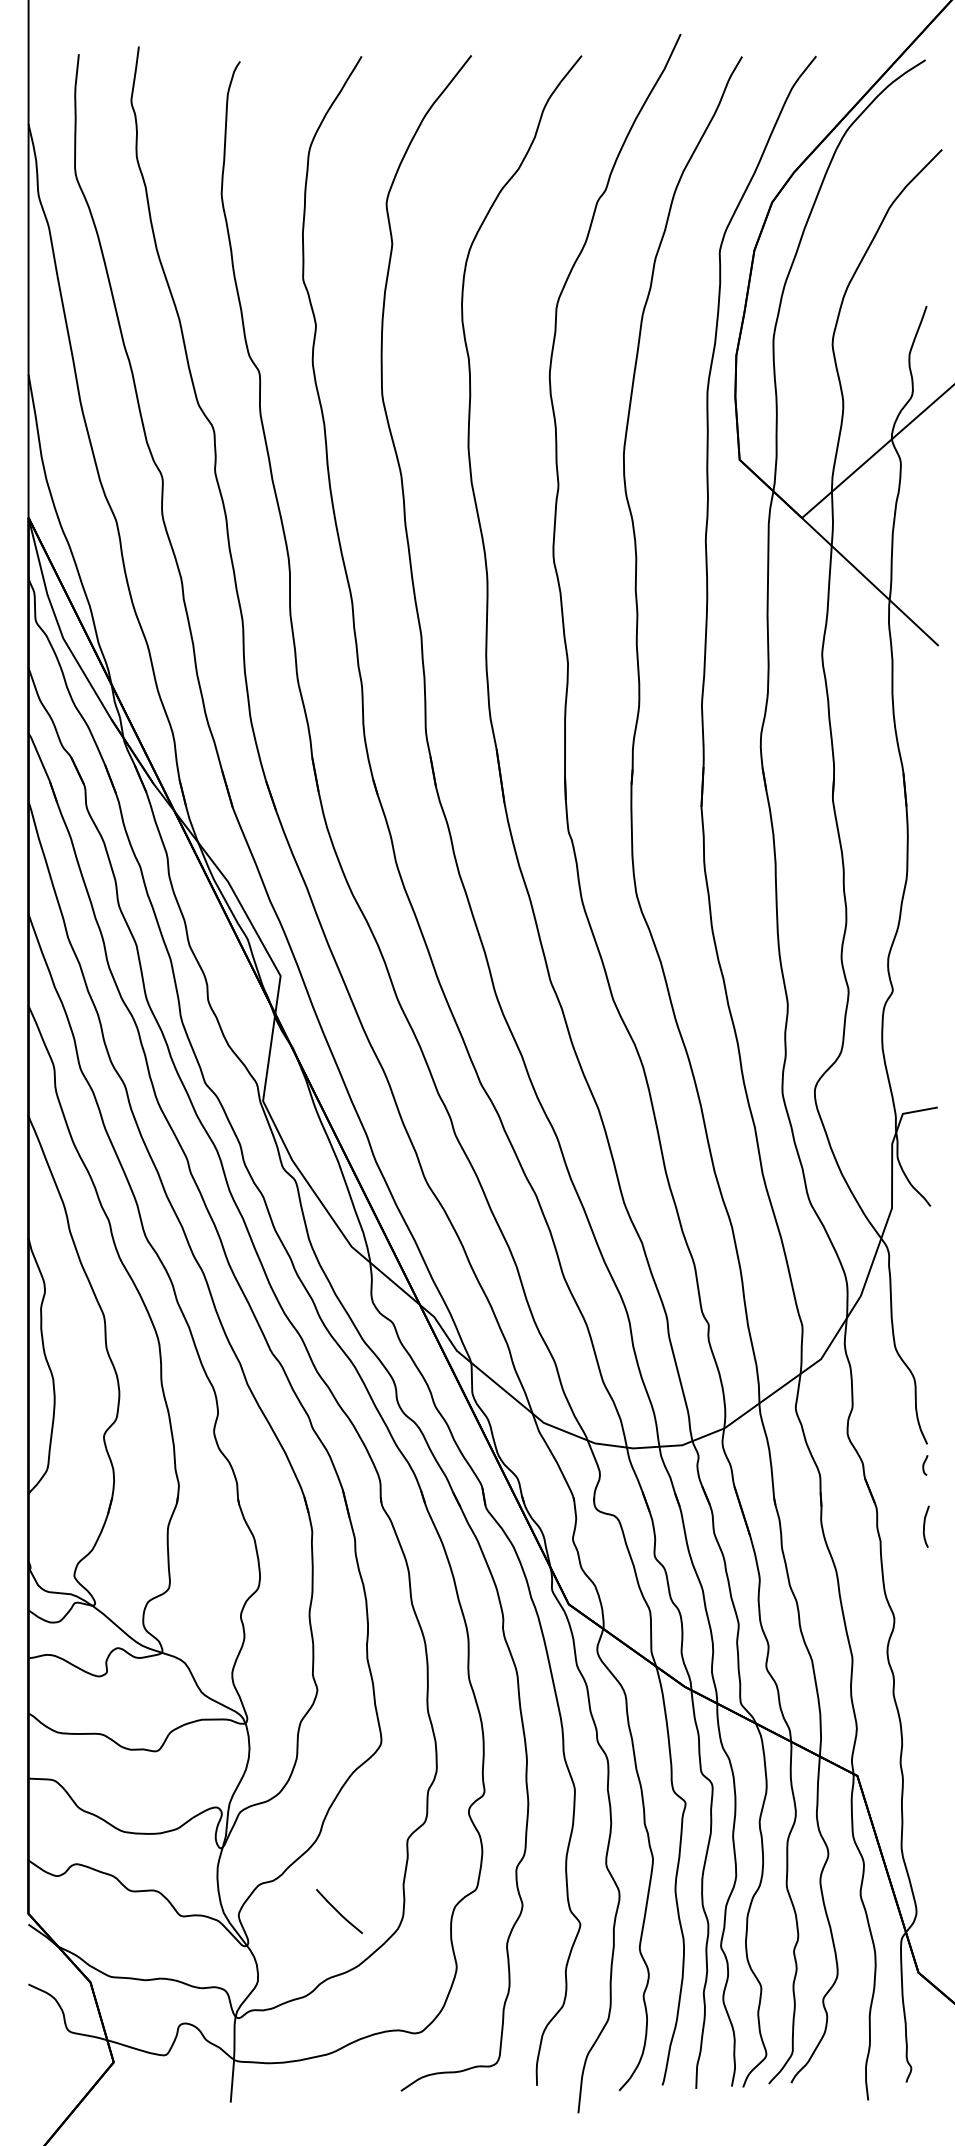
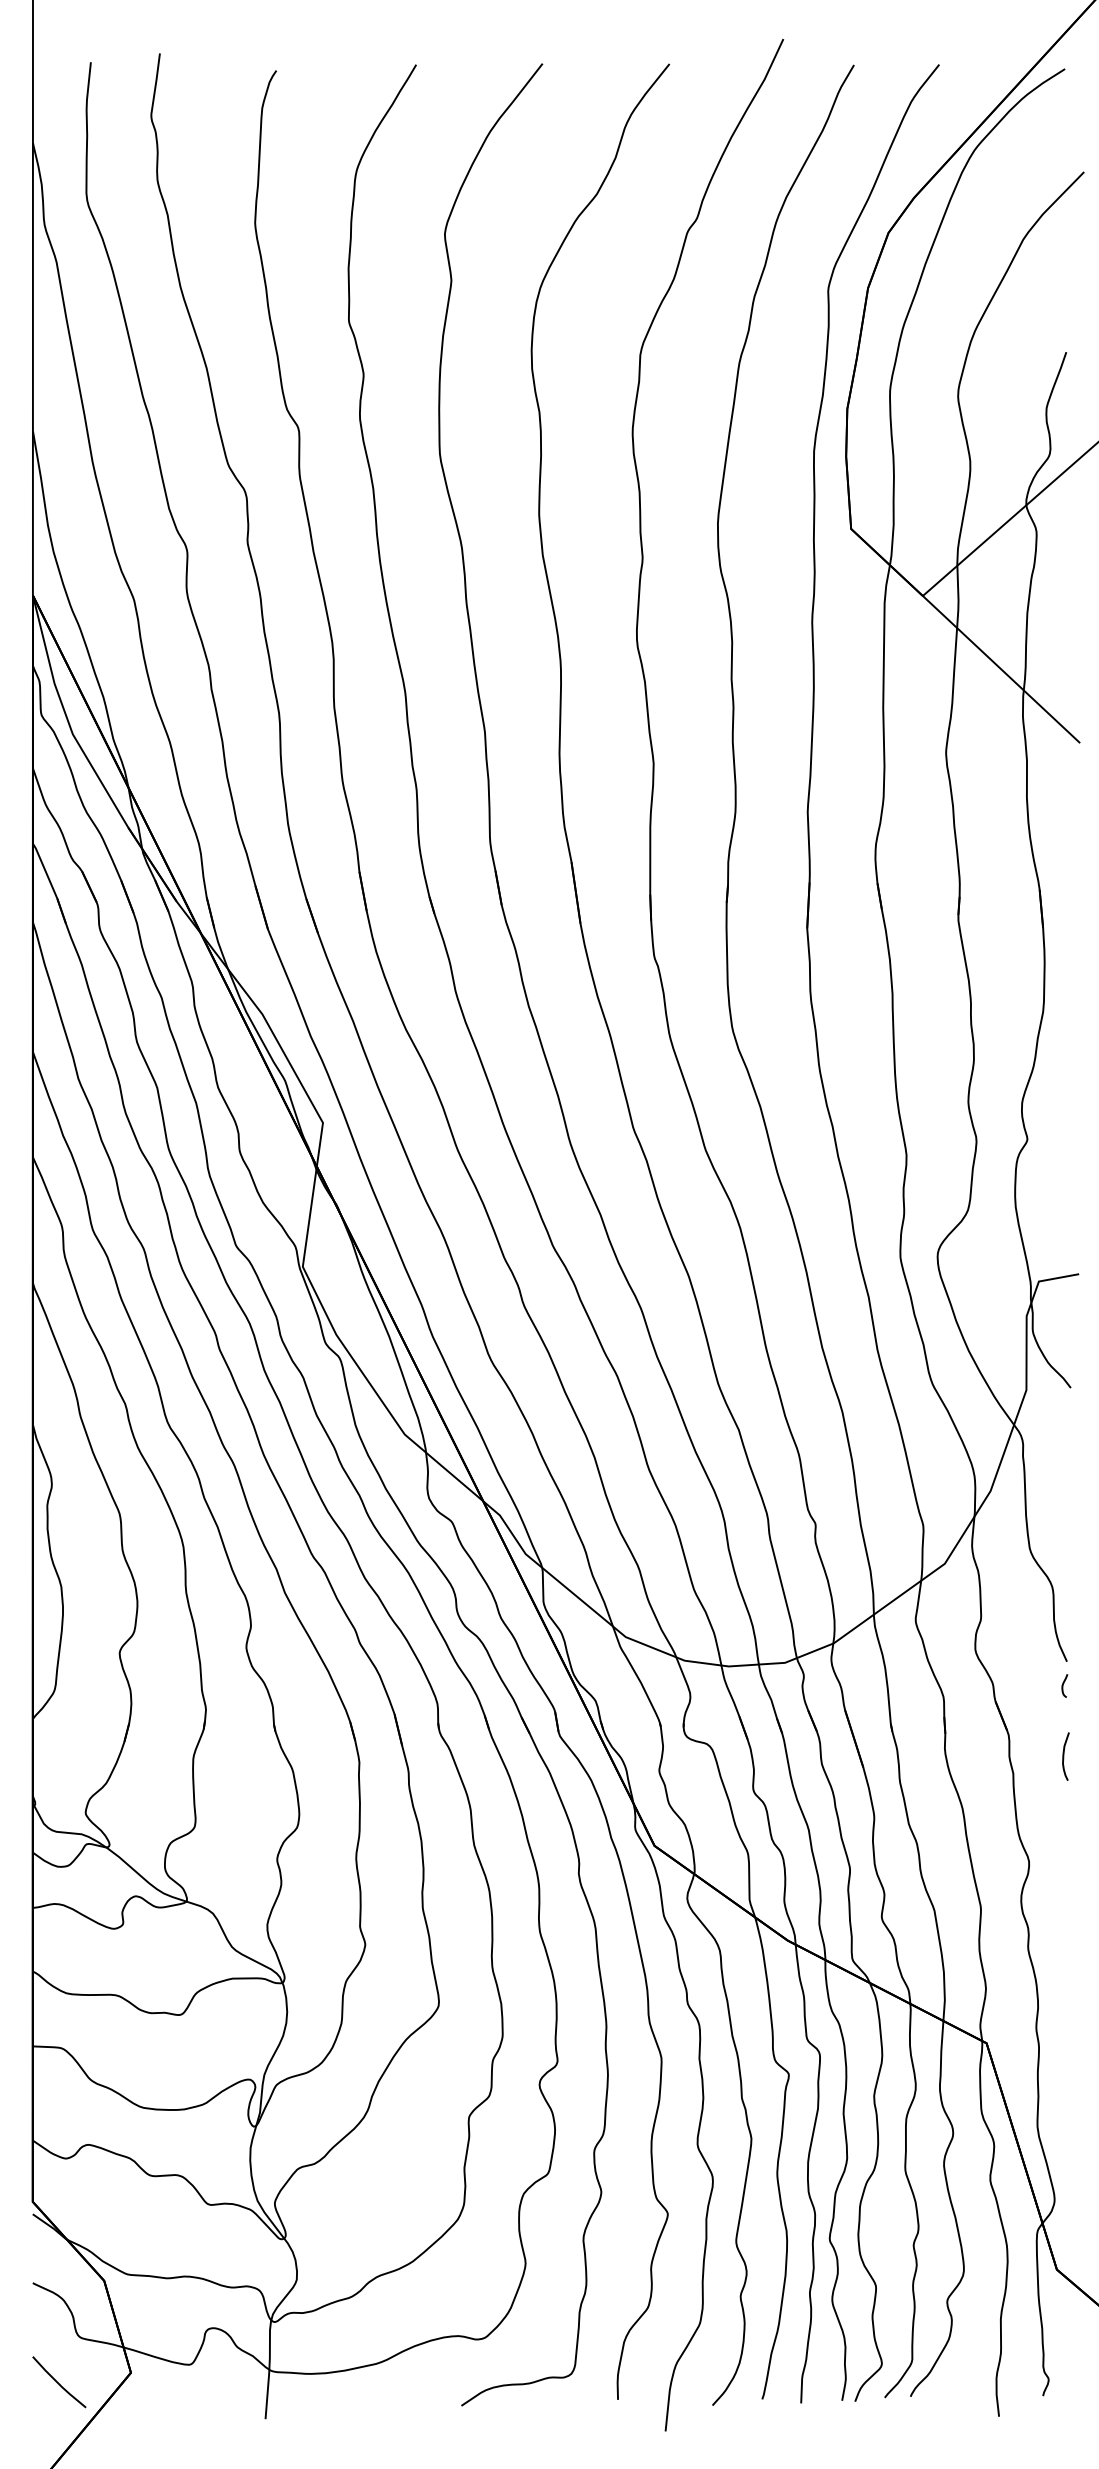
line: (338, 1911) -> (58, 2382), moved

